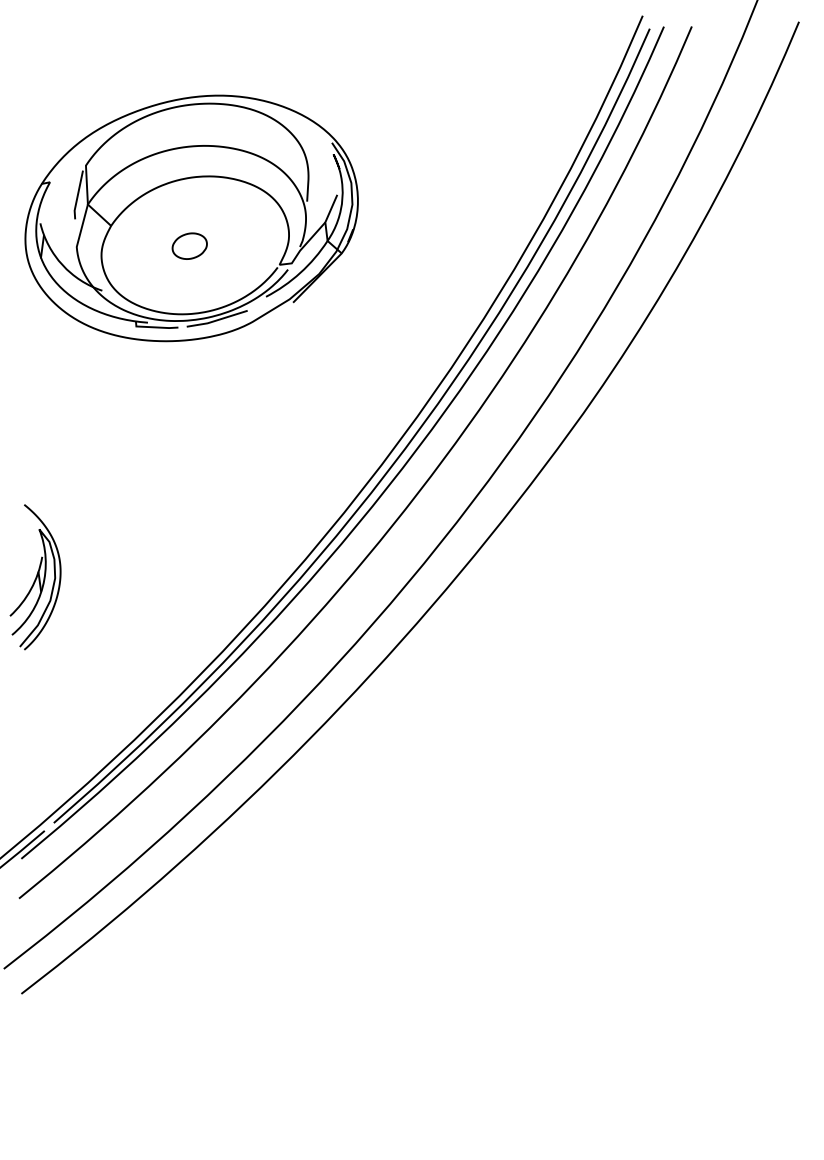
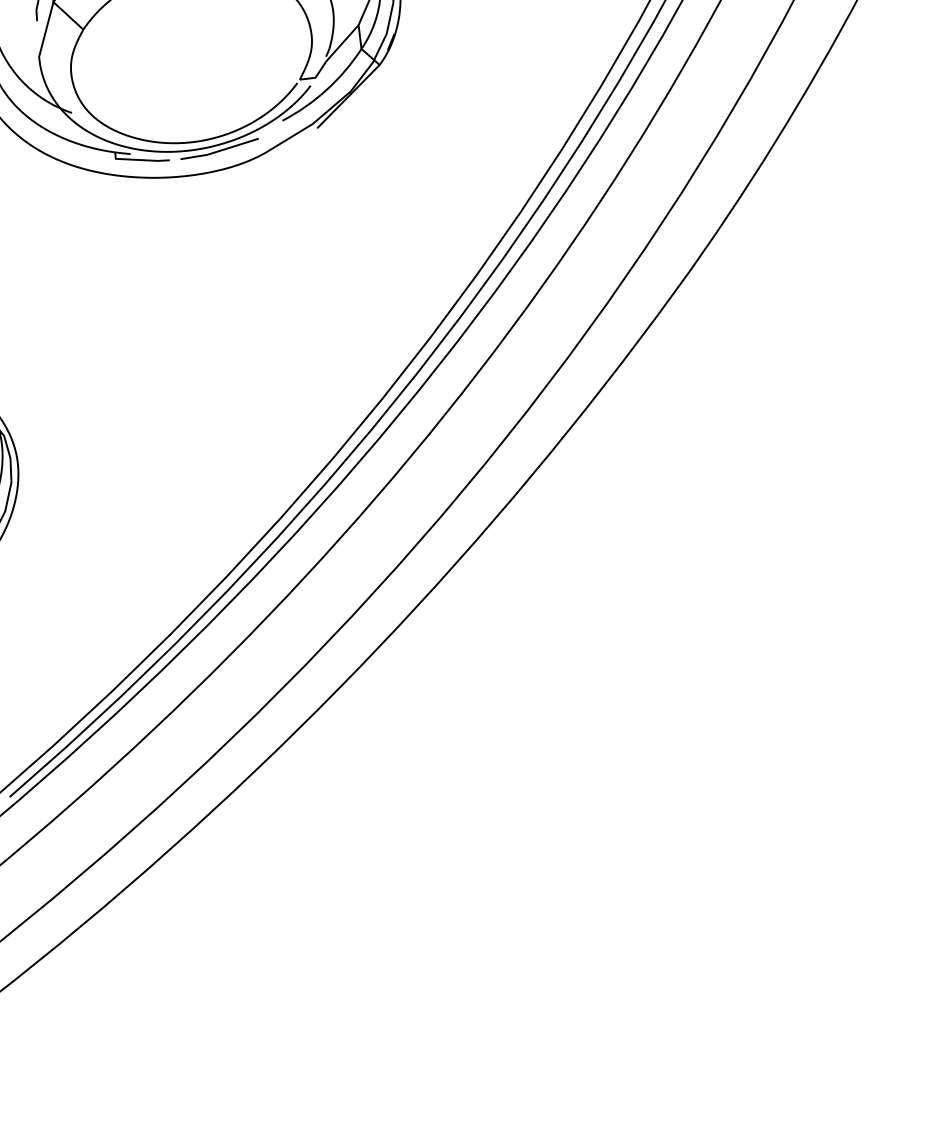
part: (189, 245) -> (184, 54), removed

